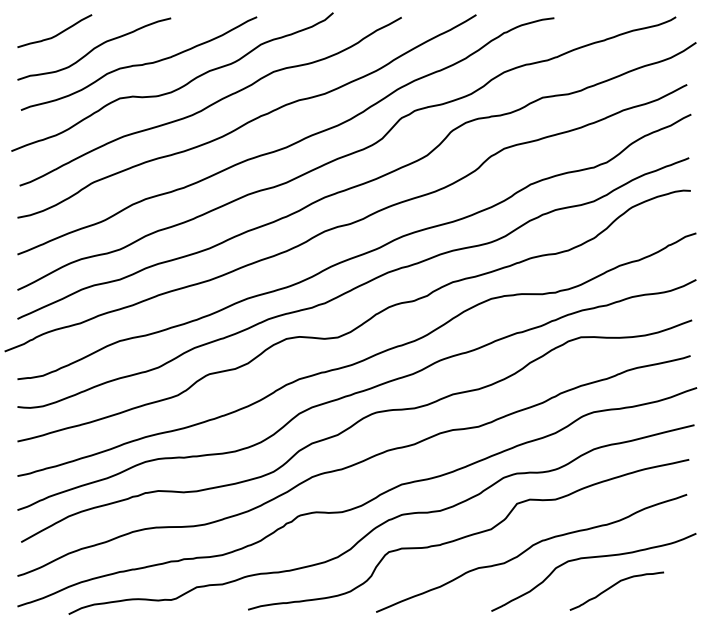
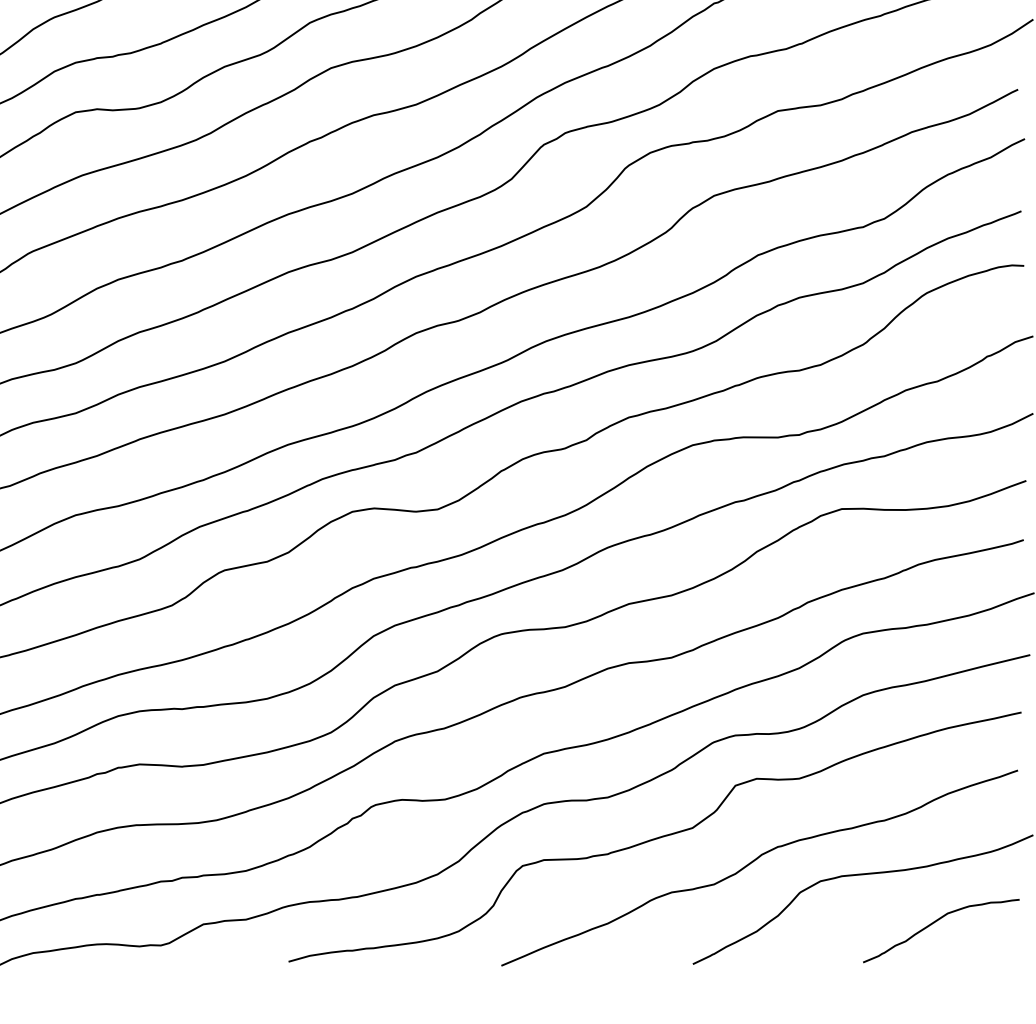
curve: (613, 586) -> (935, 923), moved

